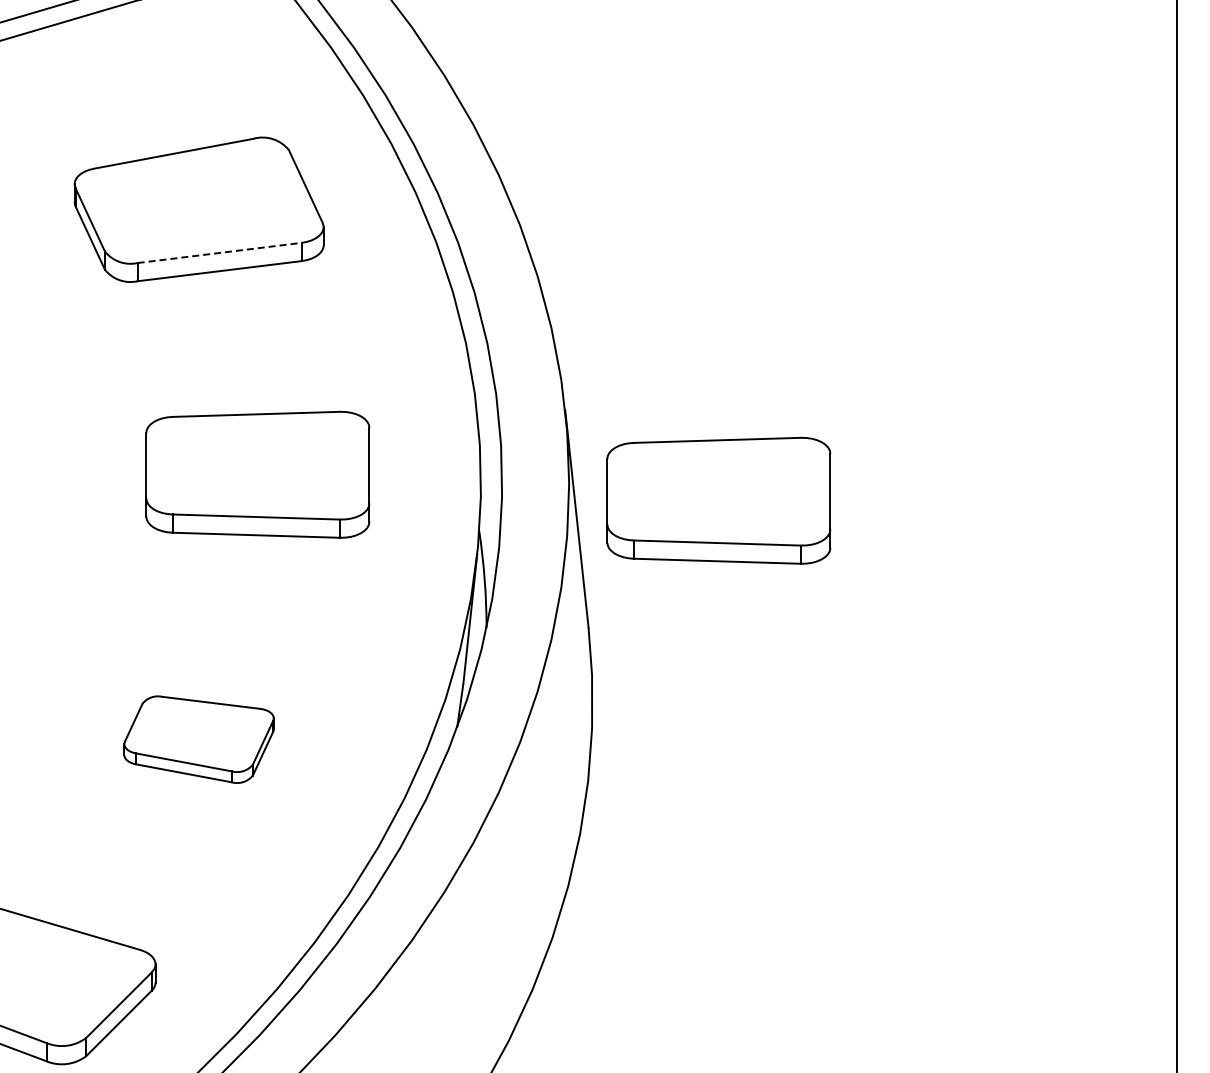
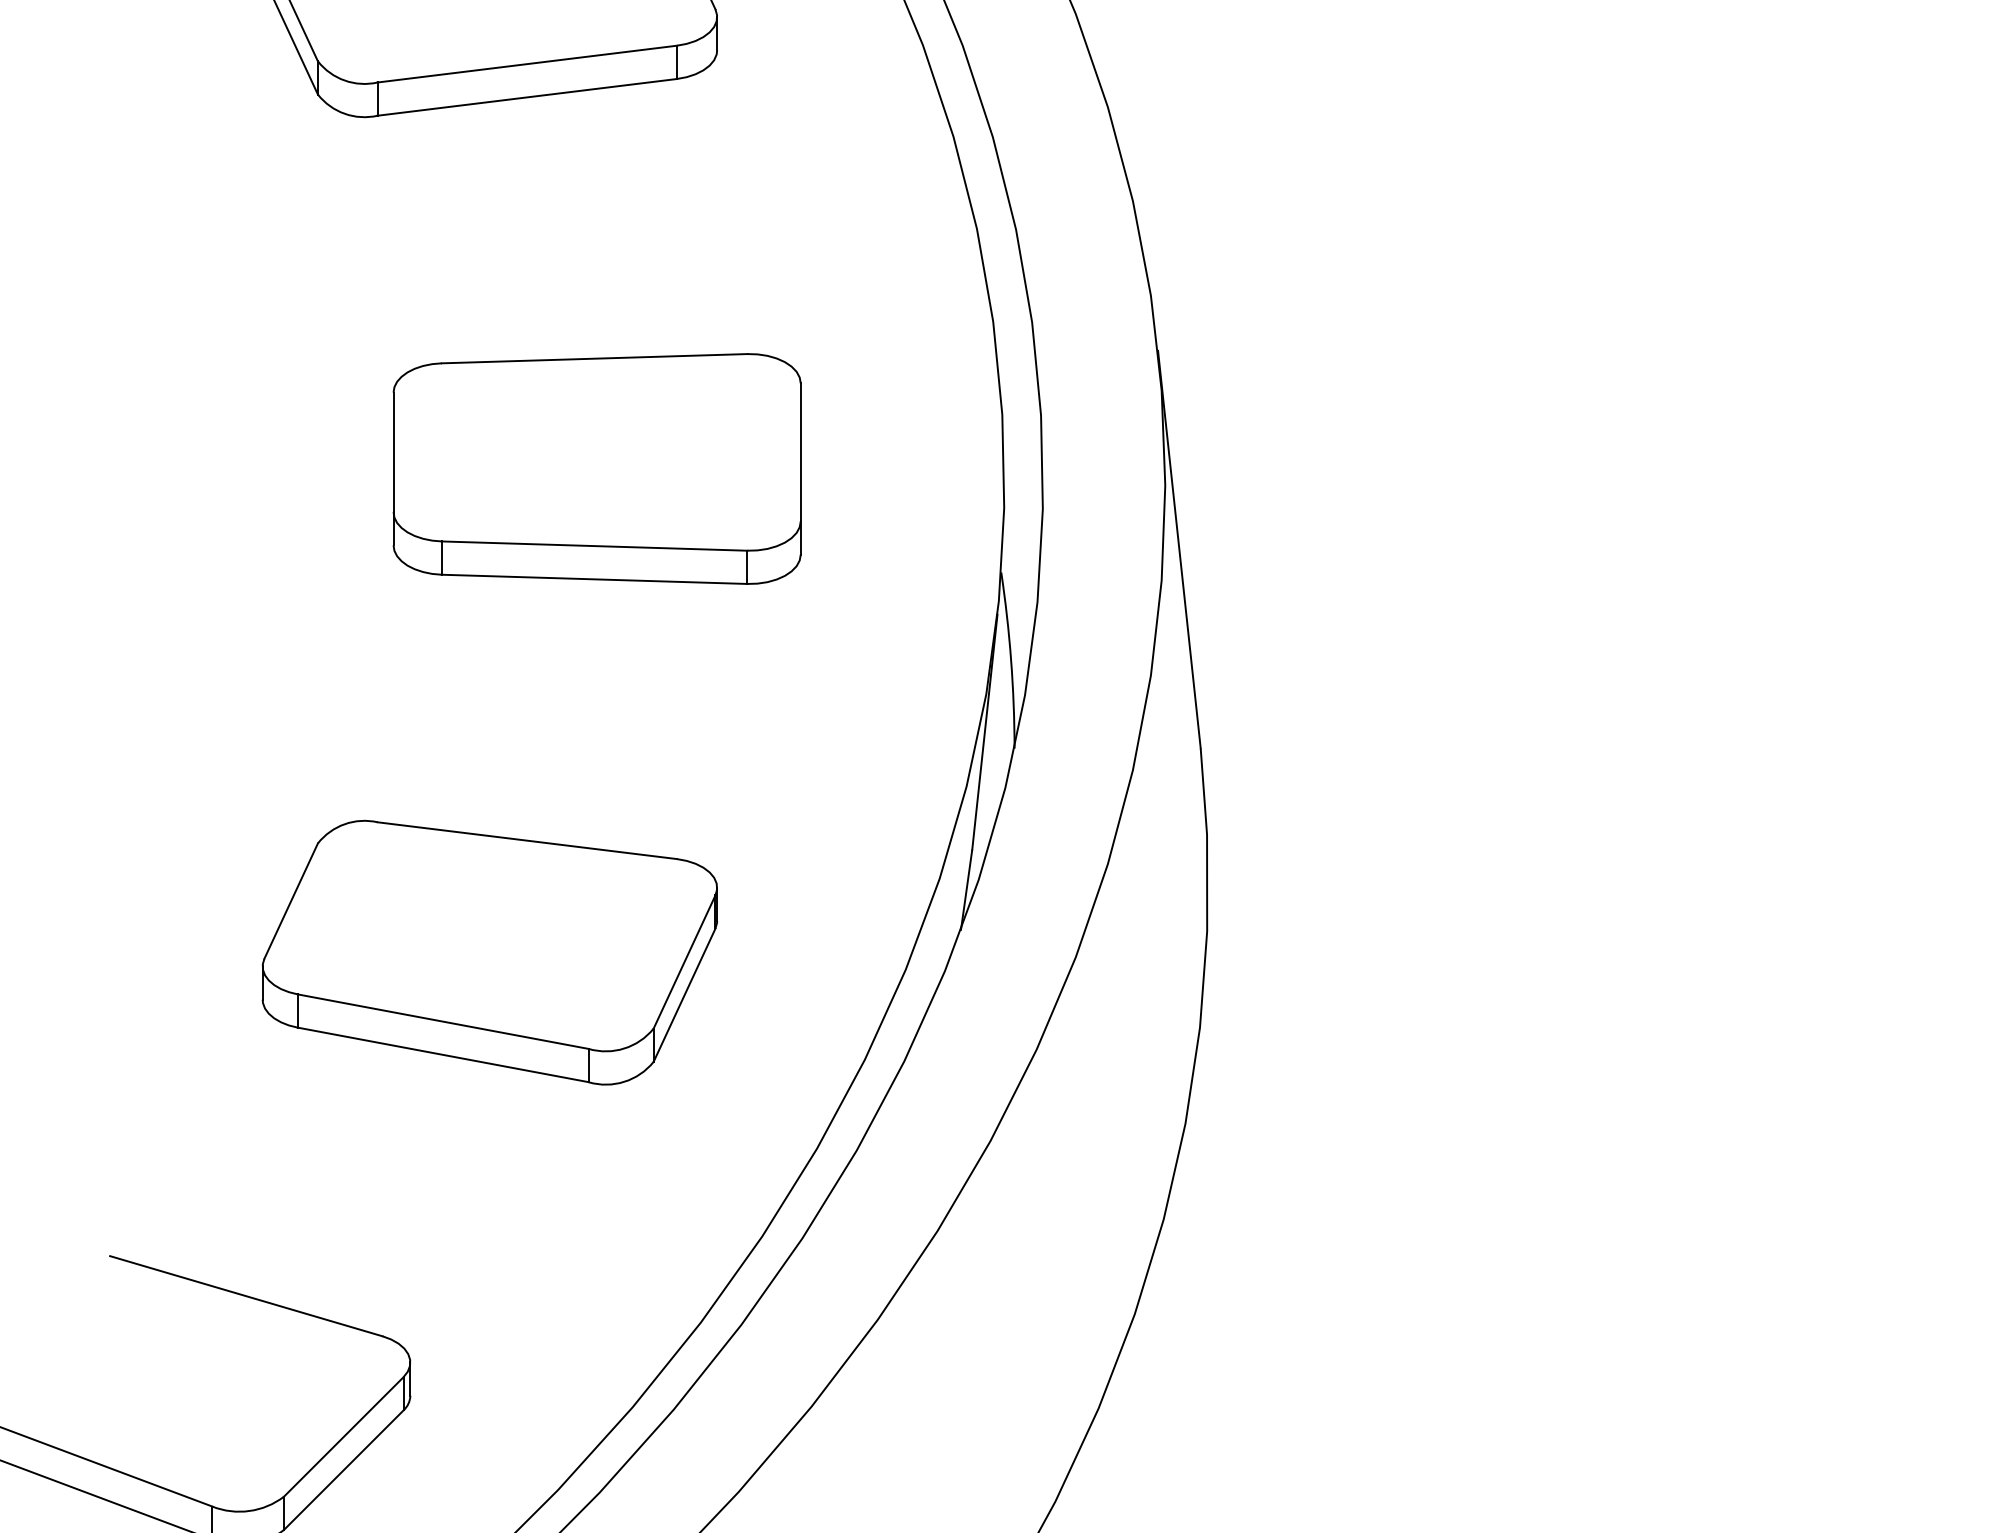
line: (219, 252) -> (527, 63), dashed -> solid
part: (718, 500) -> (1437, 515), removed
part: (198, 739) -> (488, 952), size x1.67

